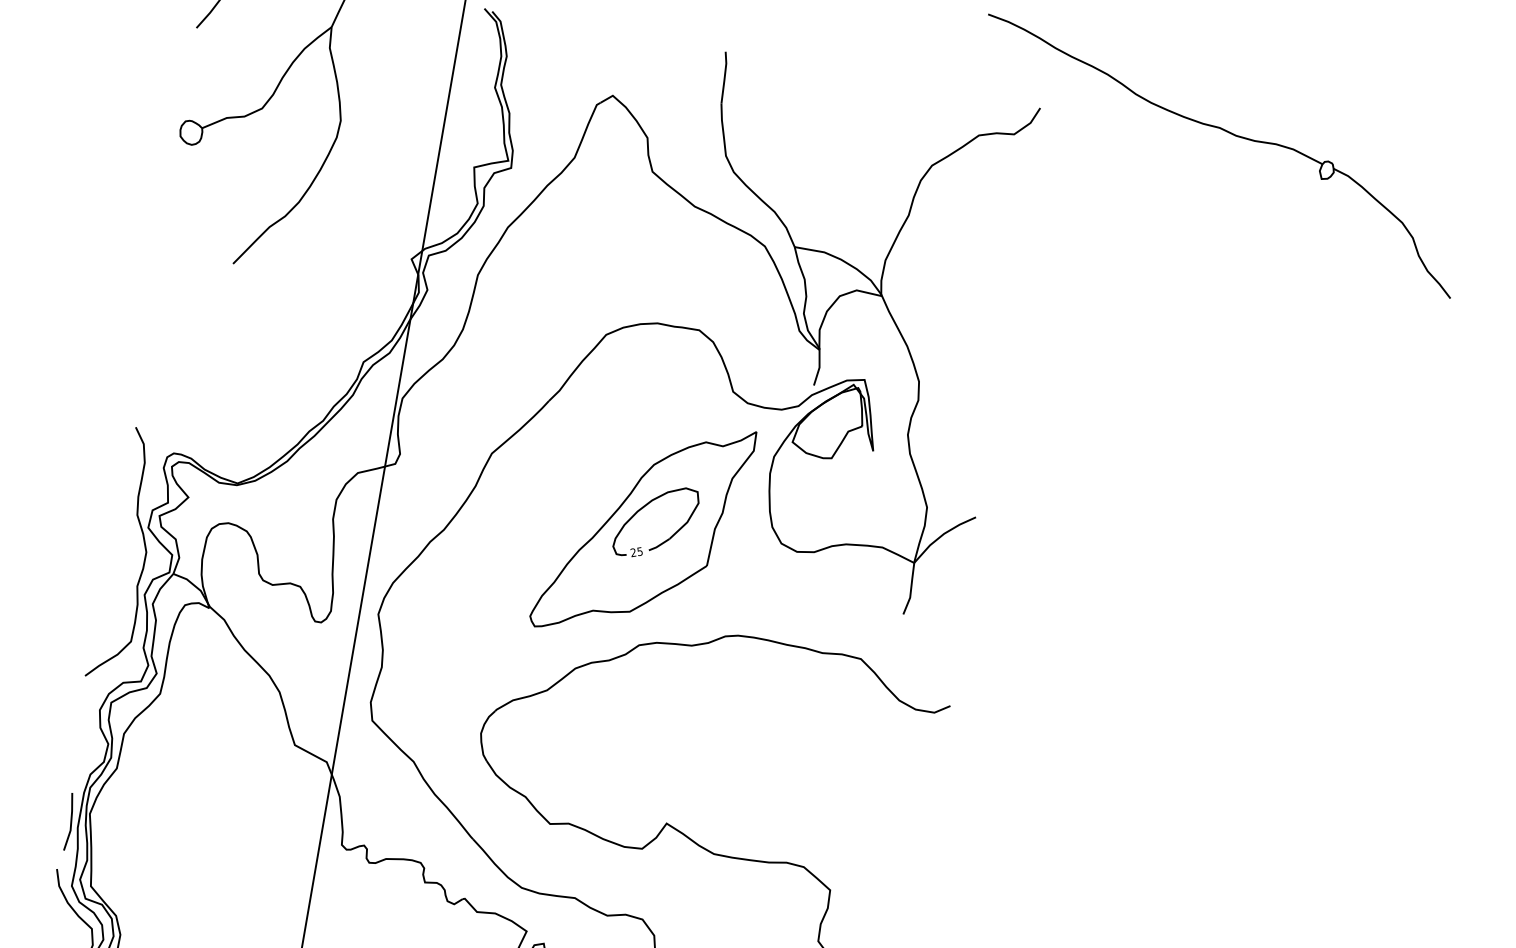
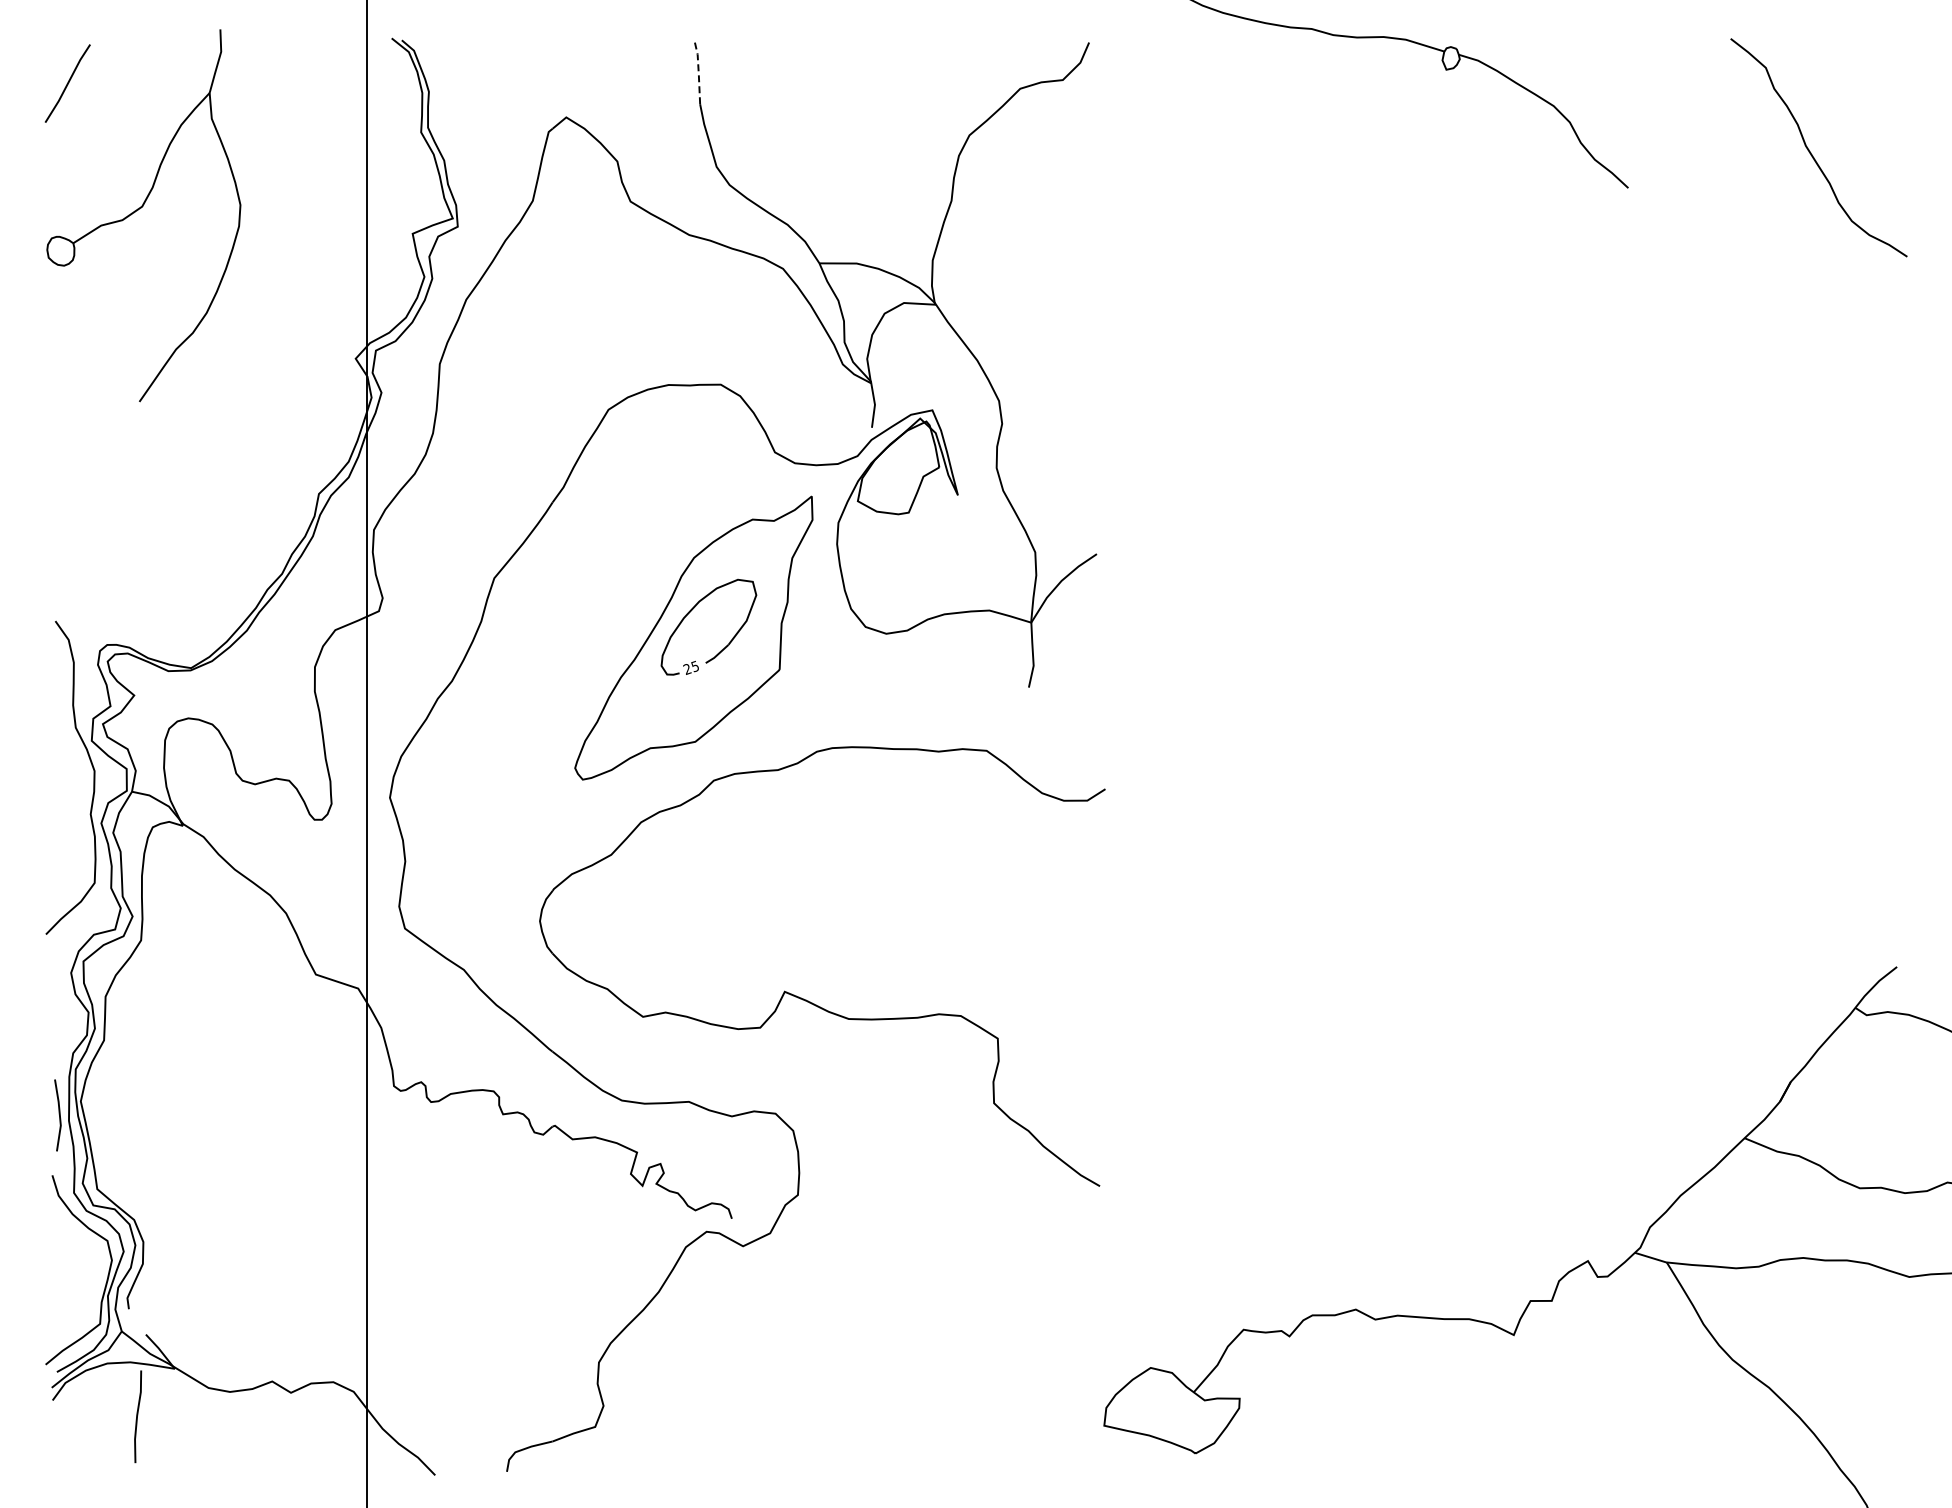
line: (724, 77) -> (698, 71), solid -> dashed

